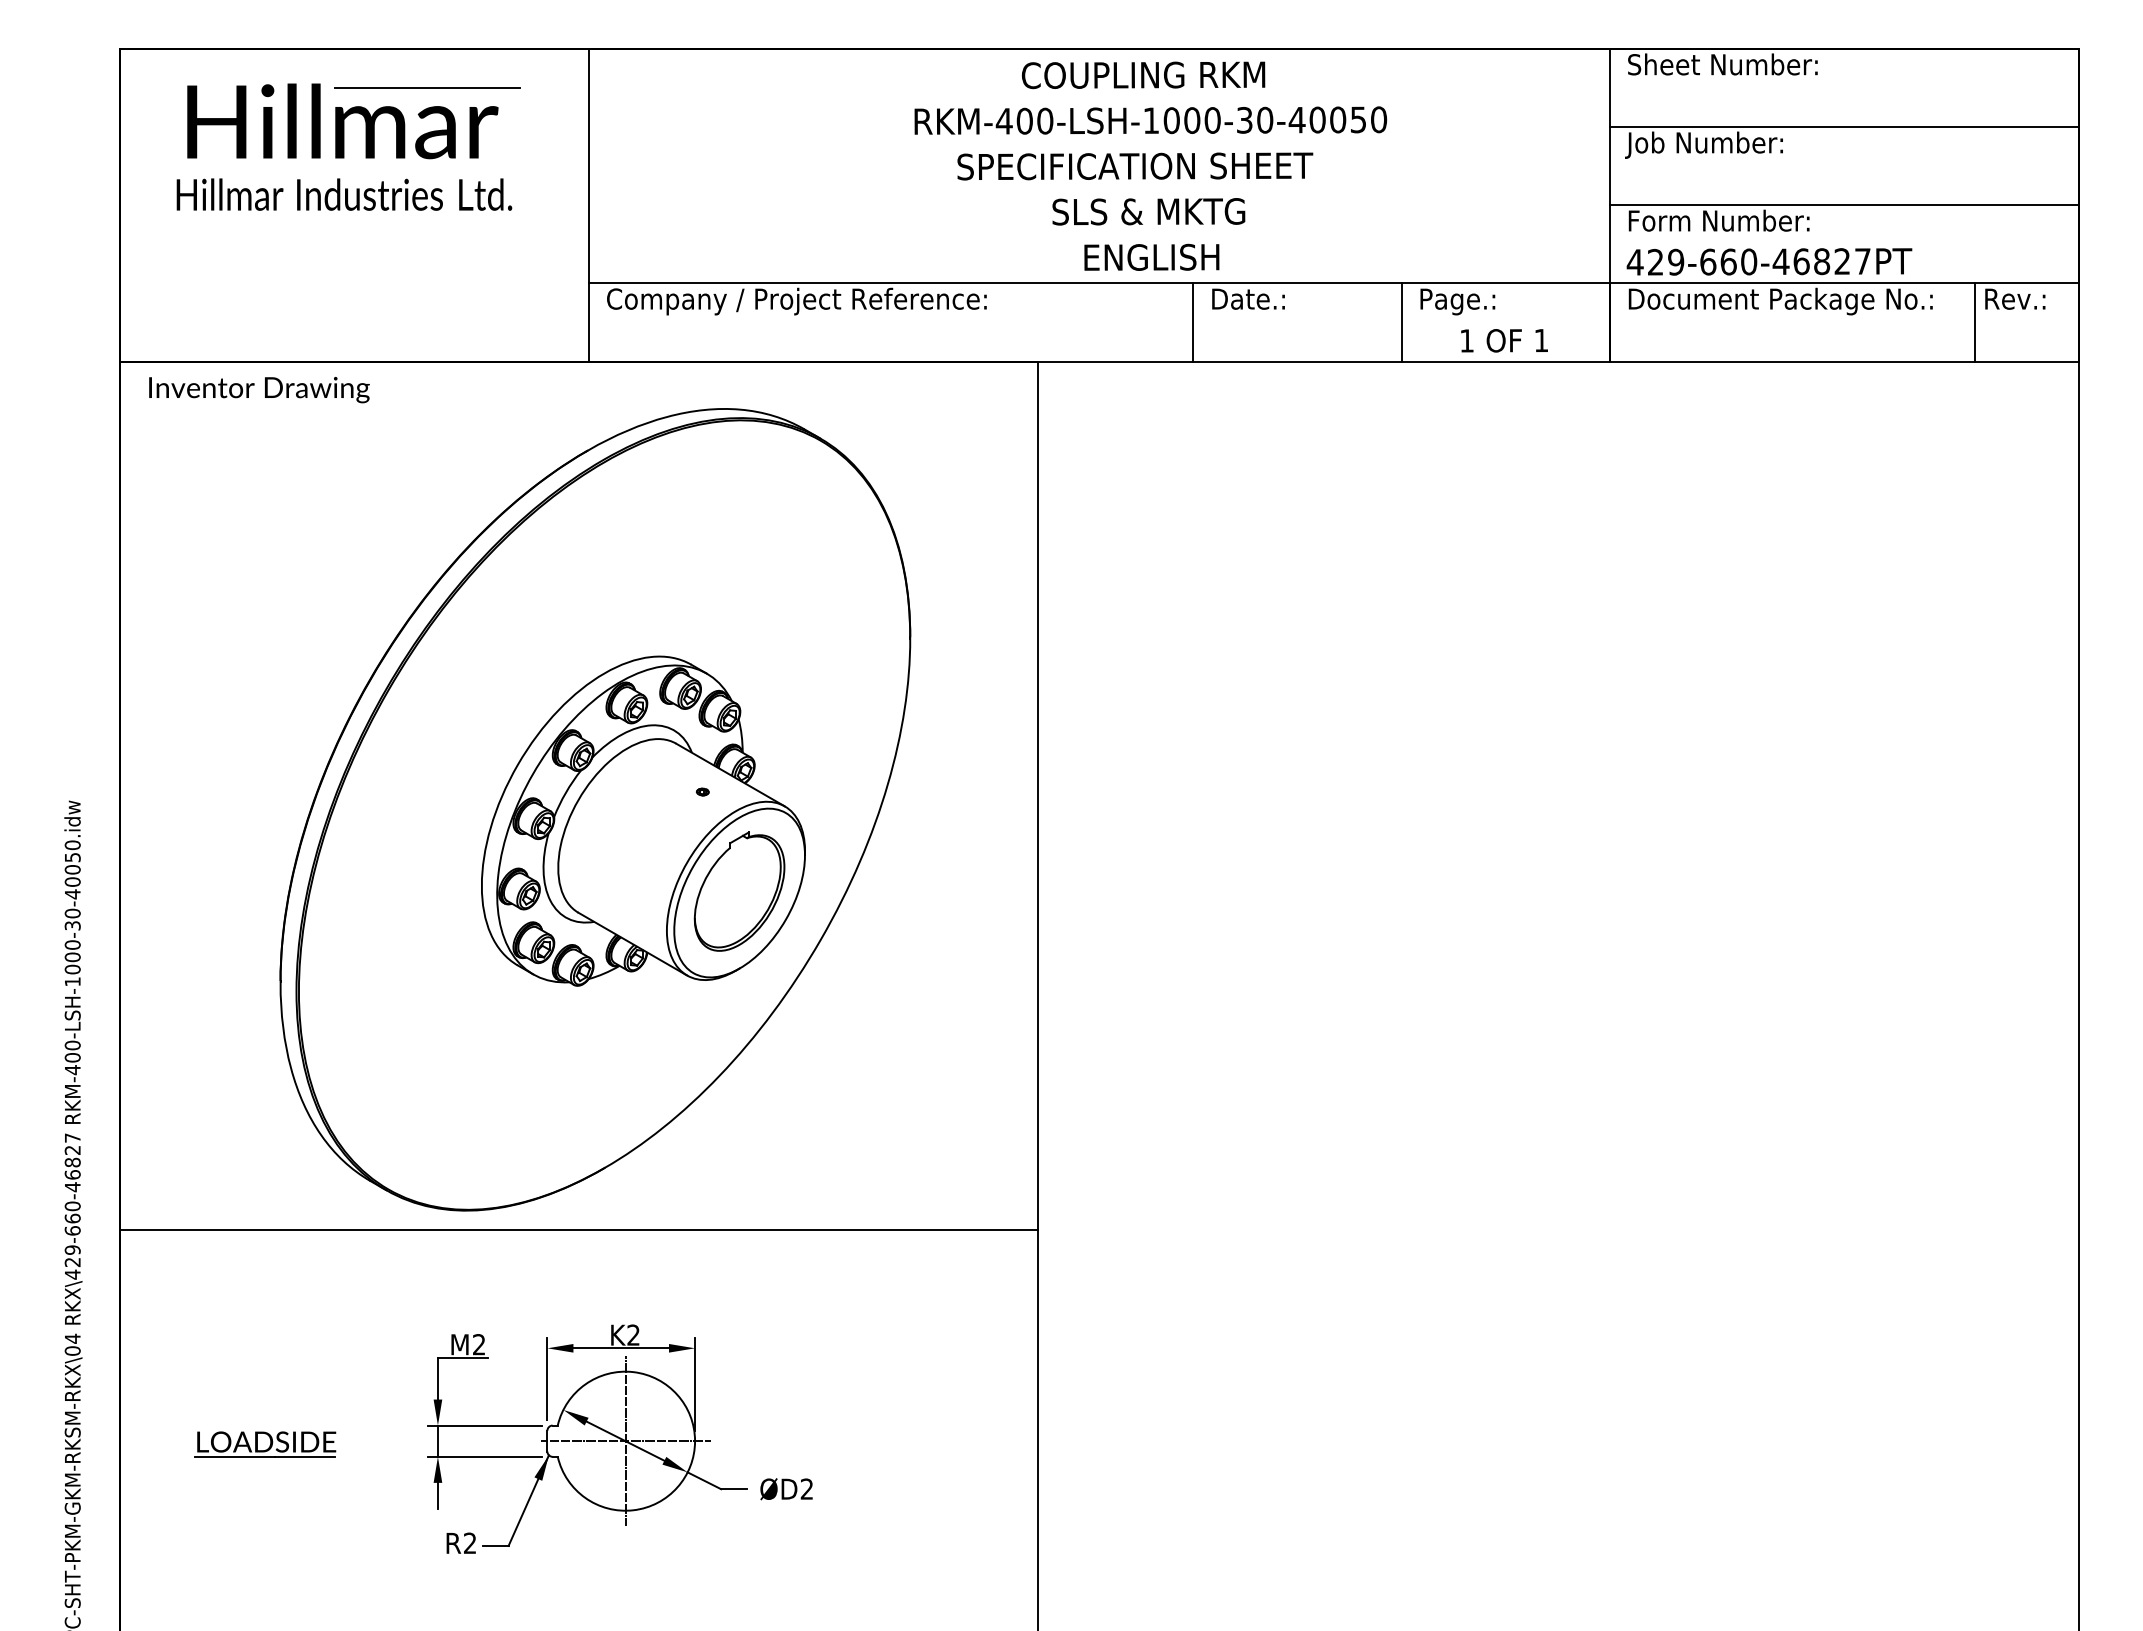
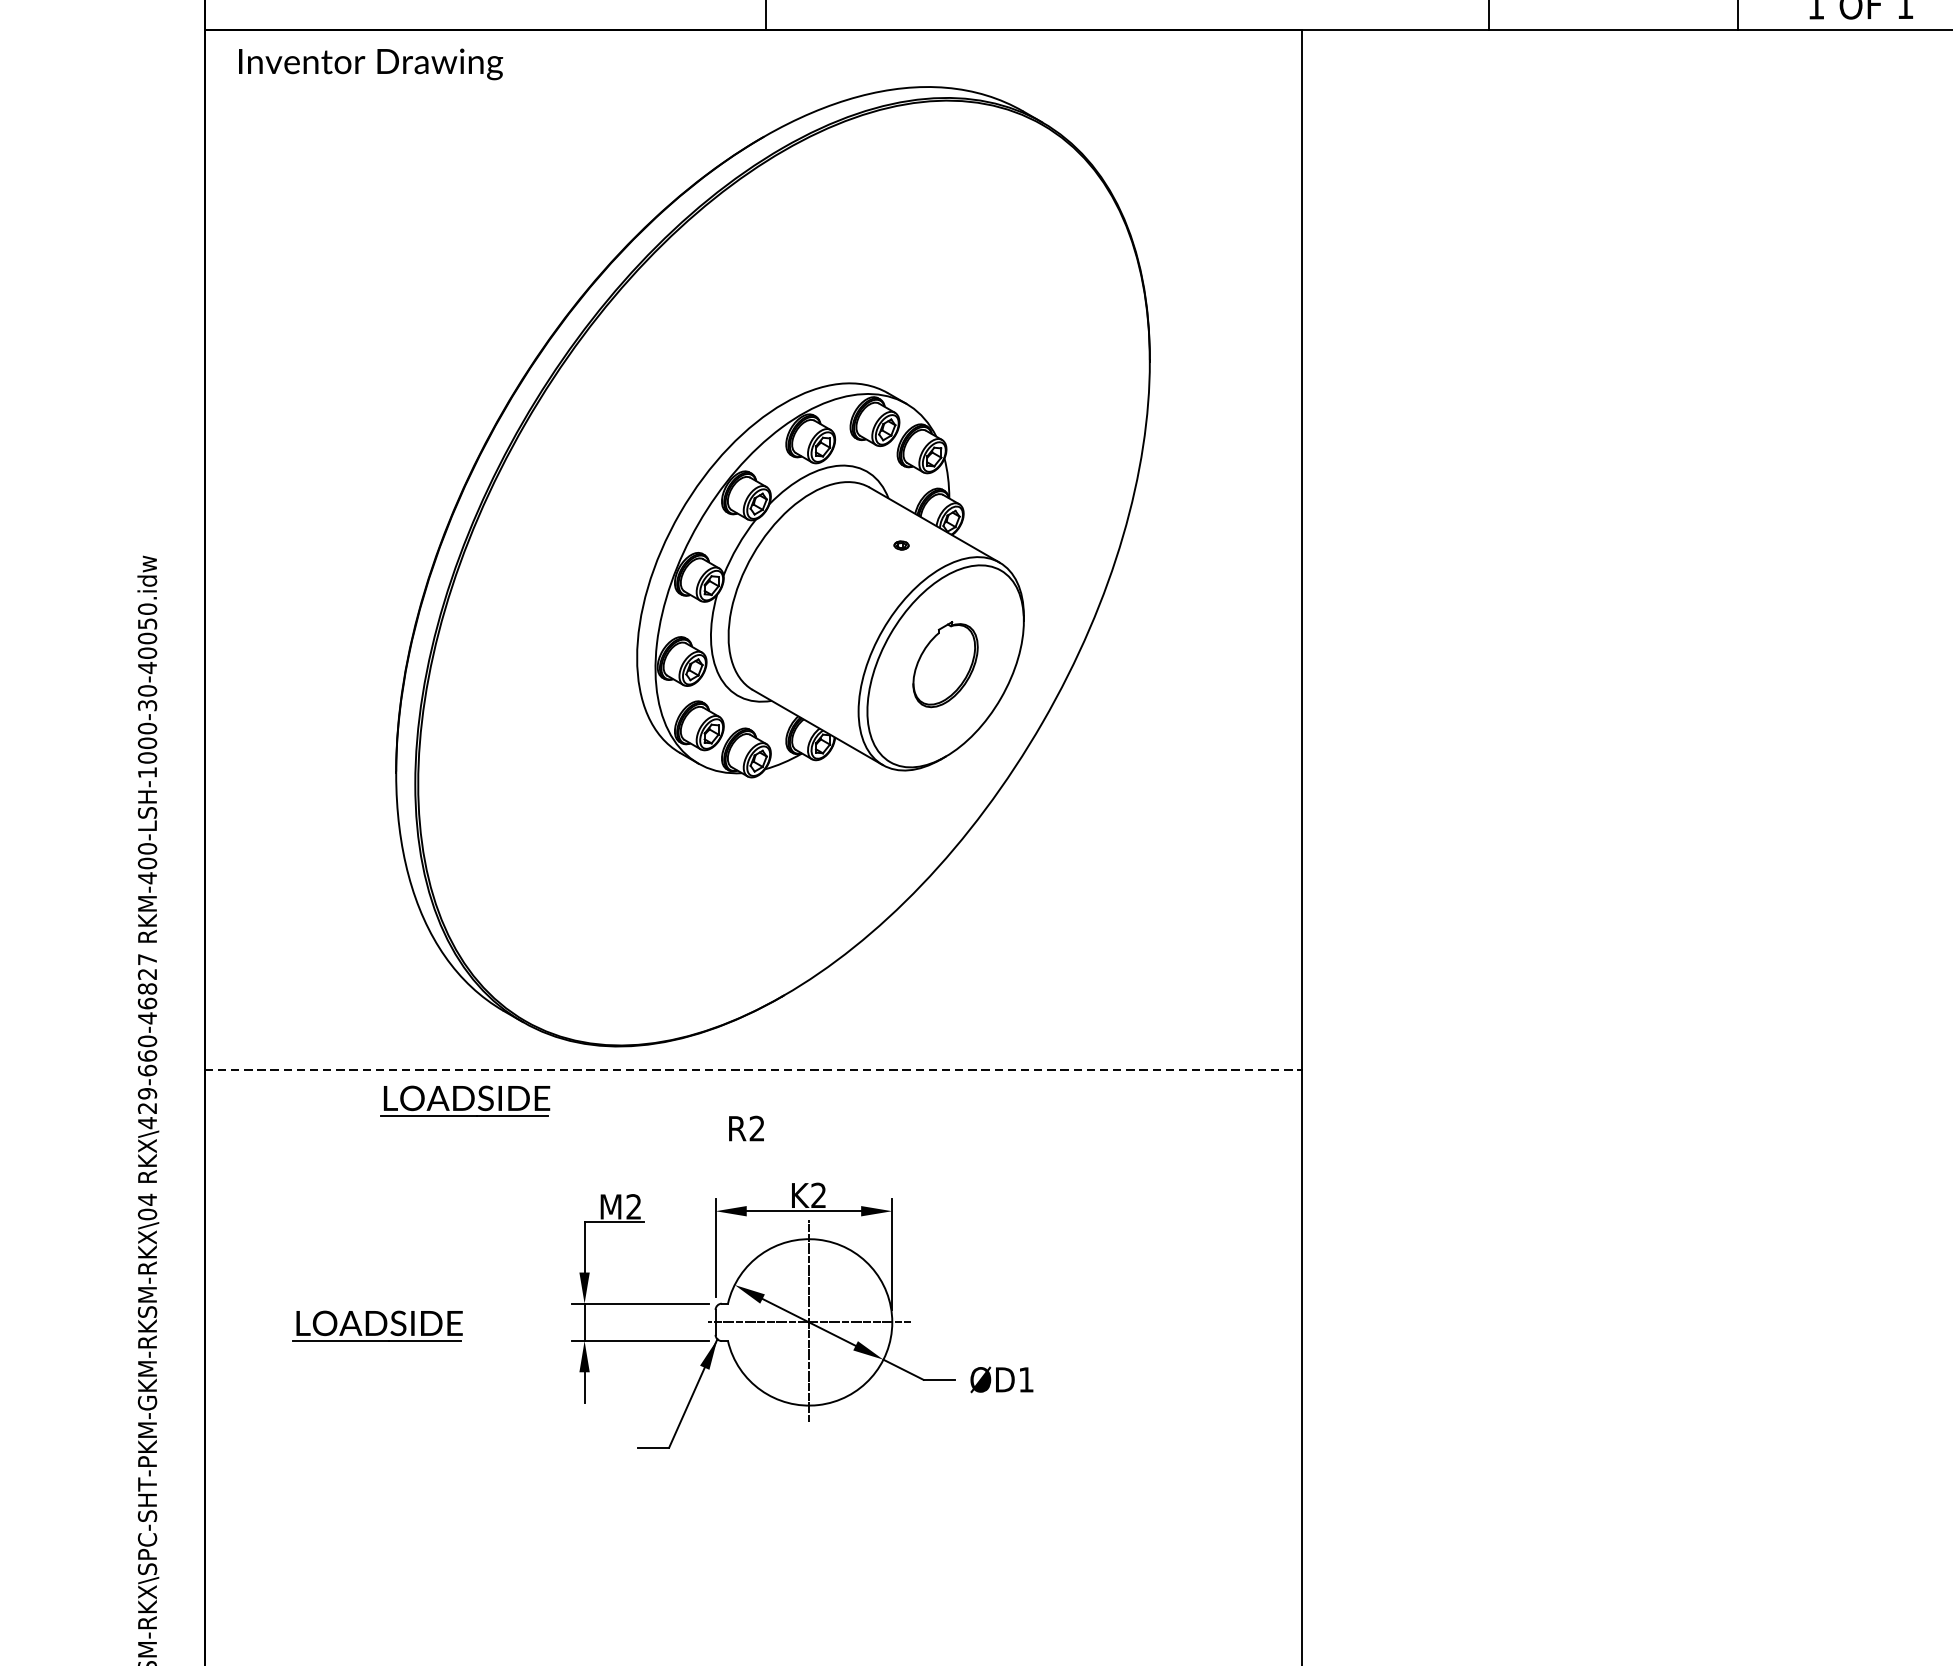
part: (739, 891) -> (945, 664), size x0.6
line: (578, 1230) -> (752, 1070), solid -> dashed
part: (338, 1256) -> (465, 1101), added
text: (806, 1488) -> (1025, 1379), ØD2 -> ØD1
text: (460, 1542) -> (745, 1127), moved

